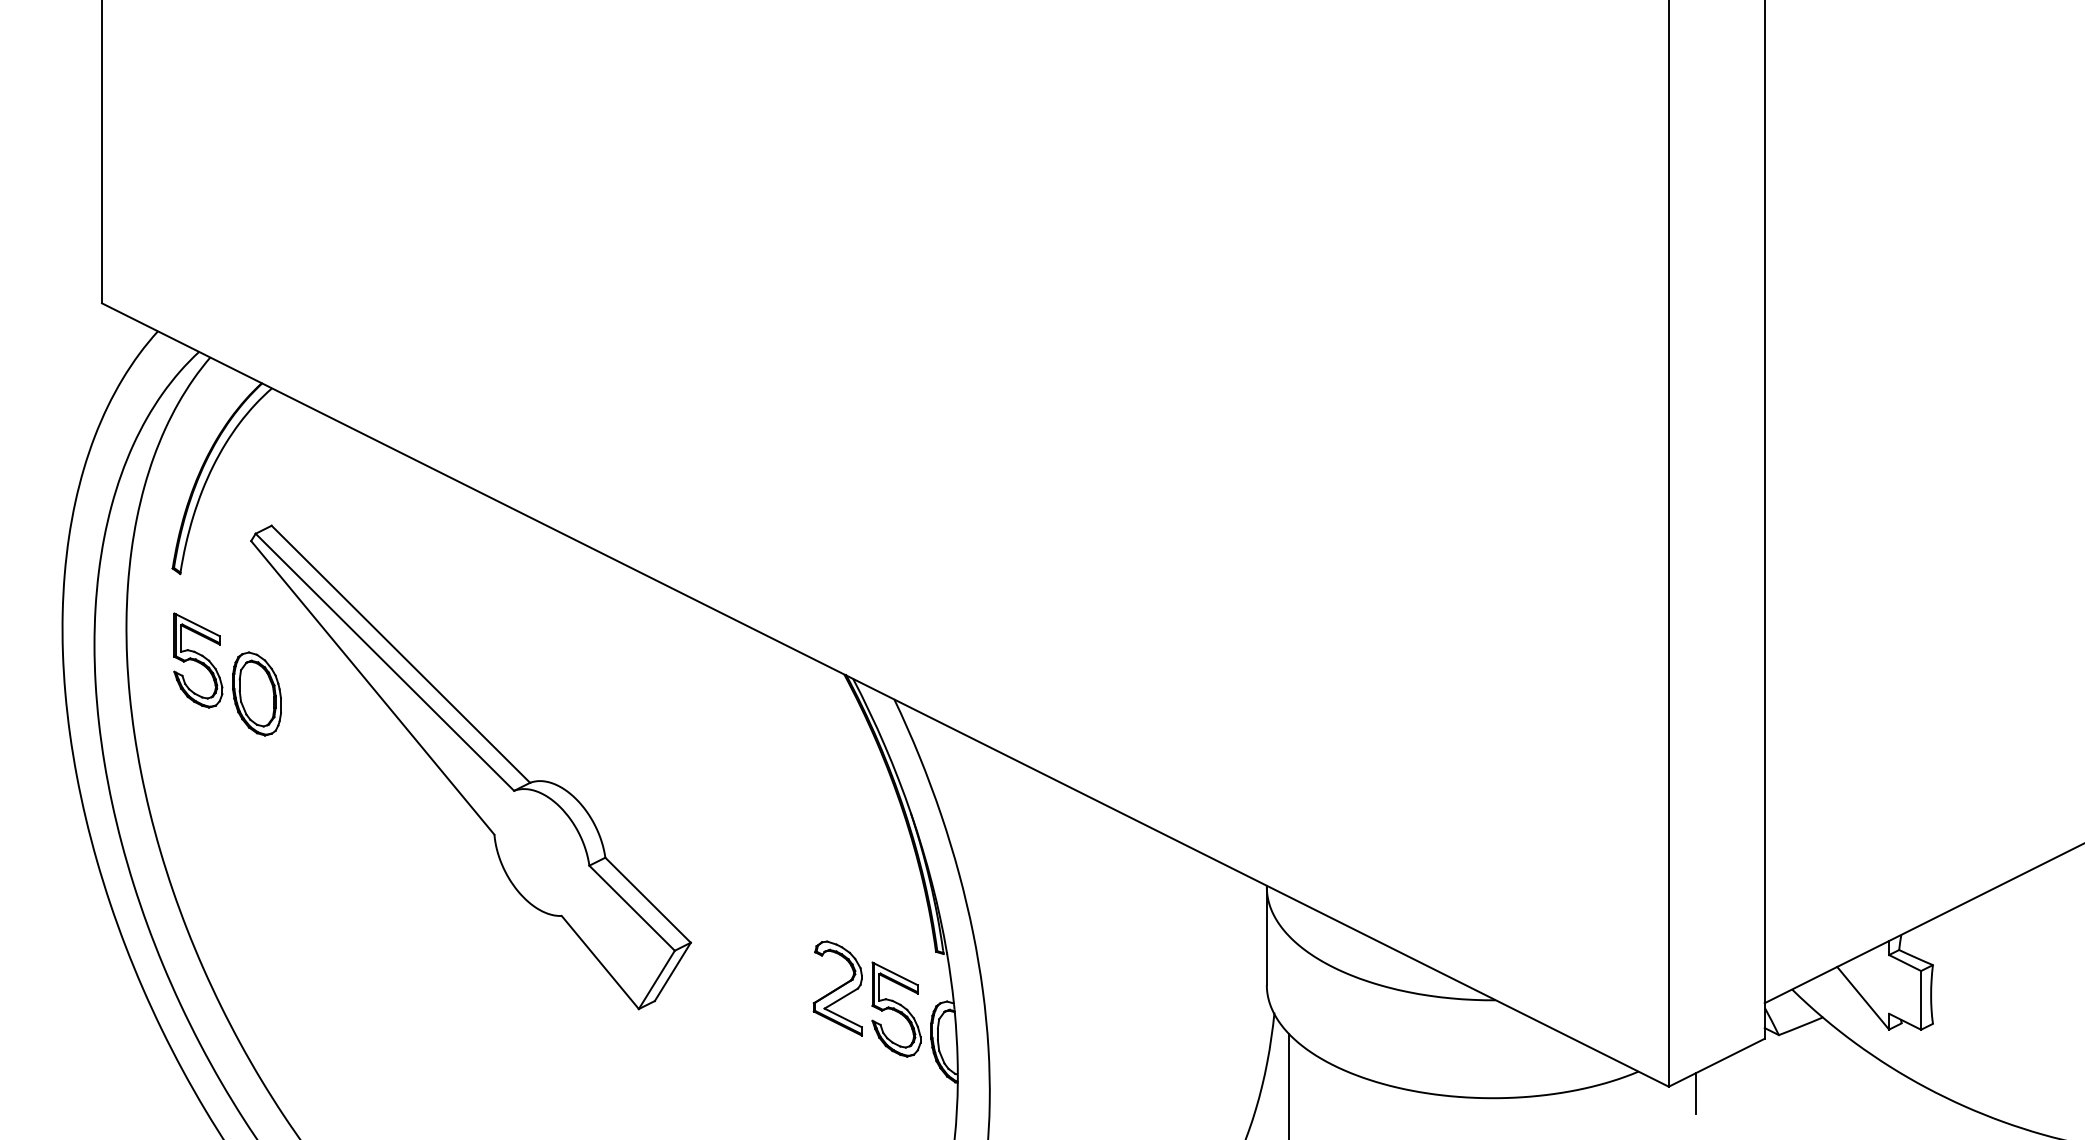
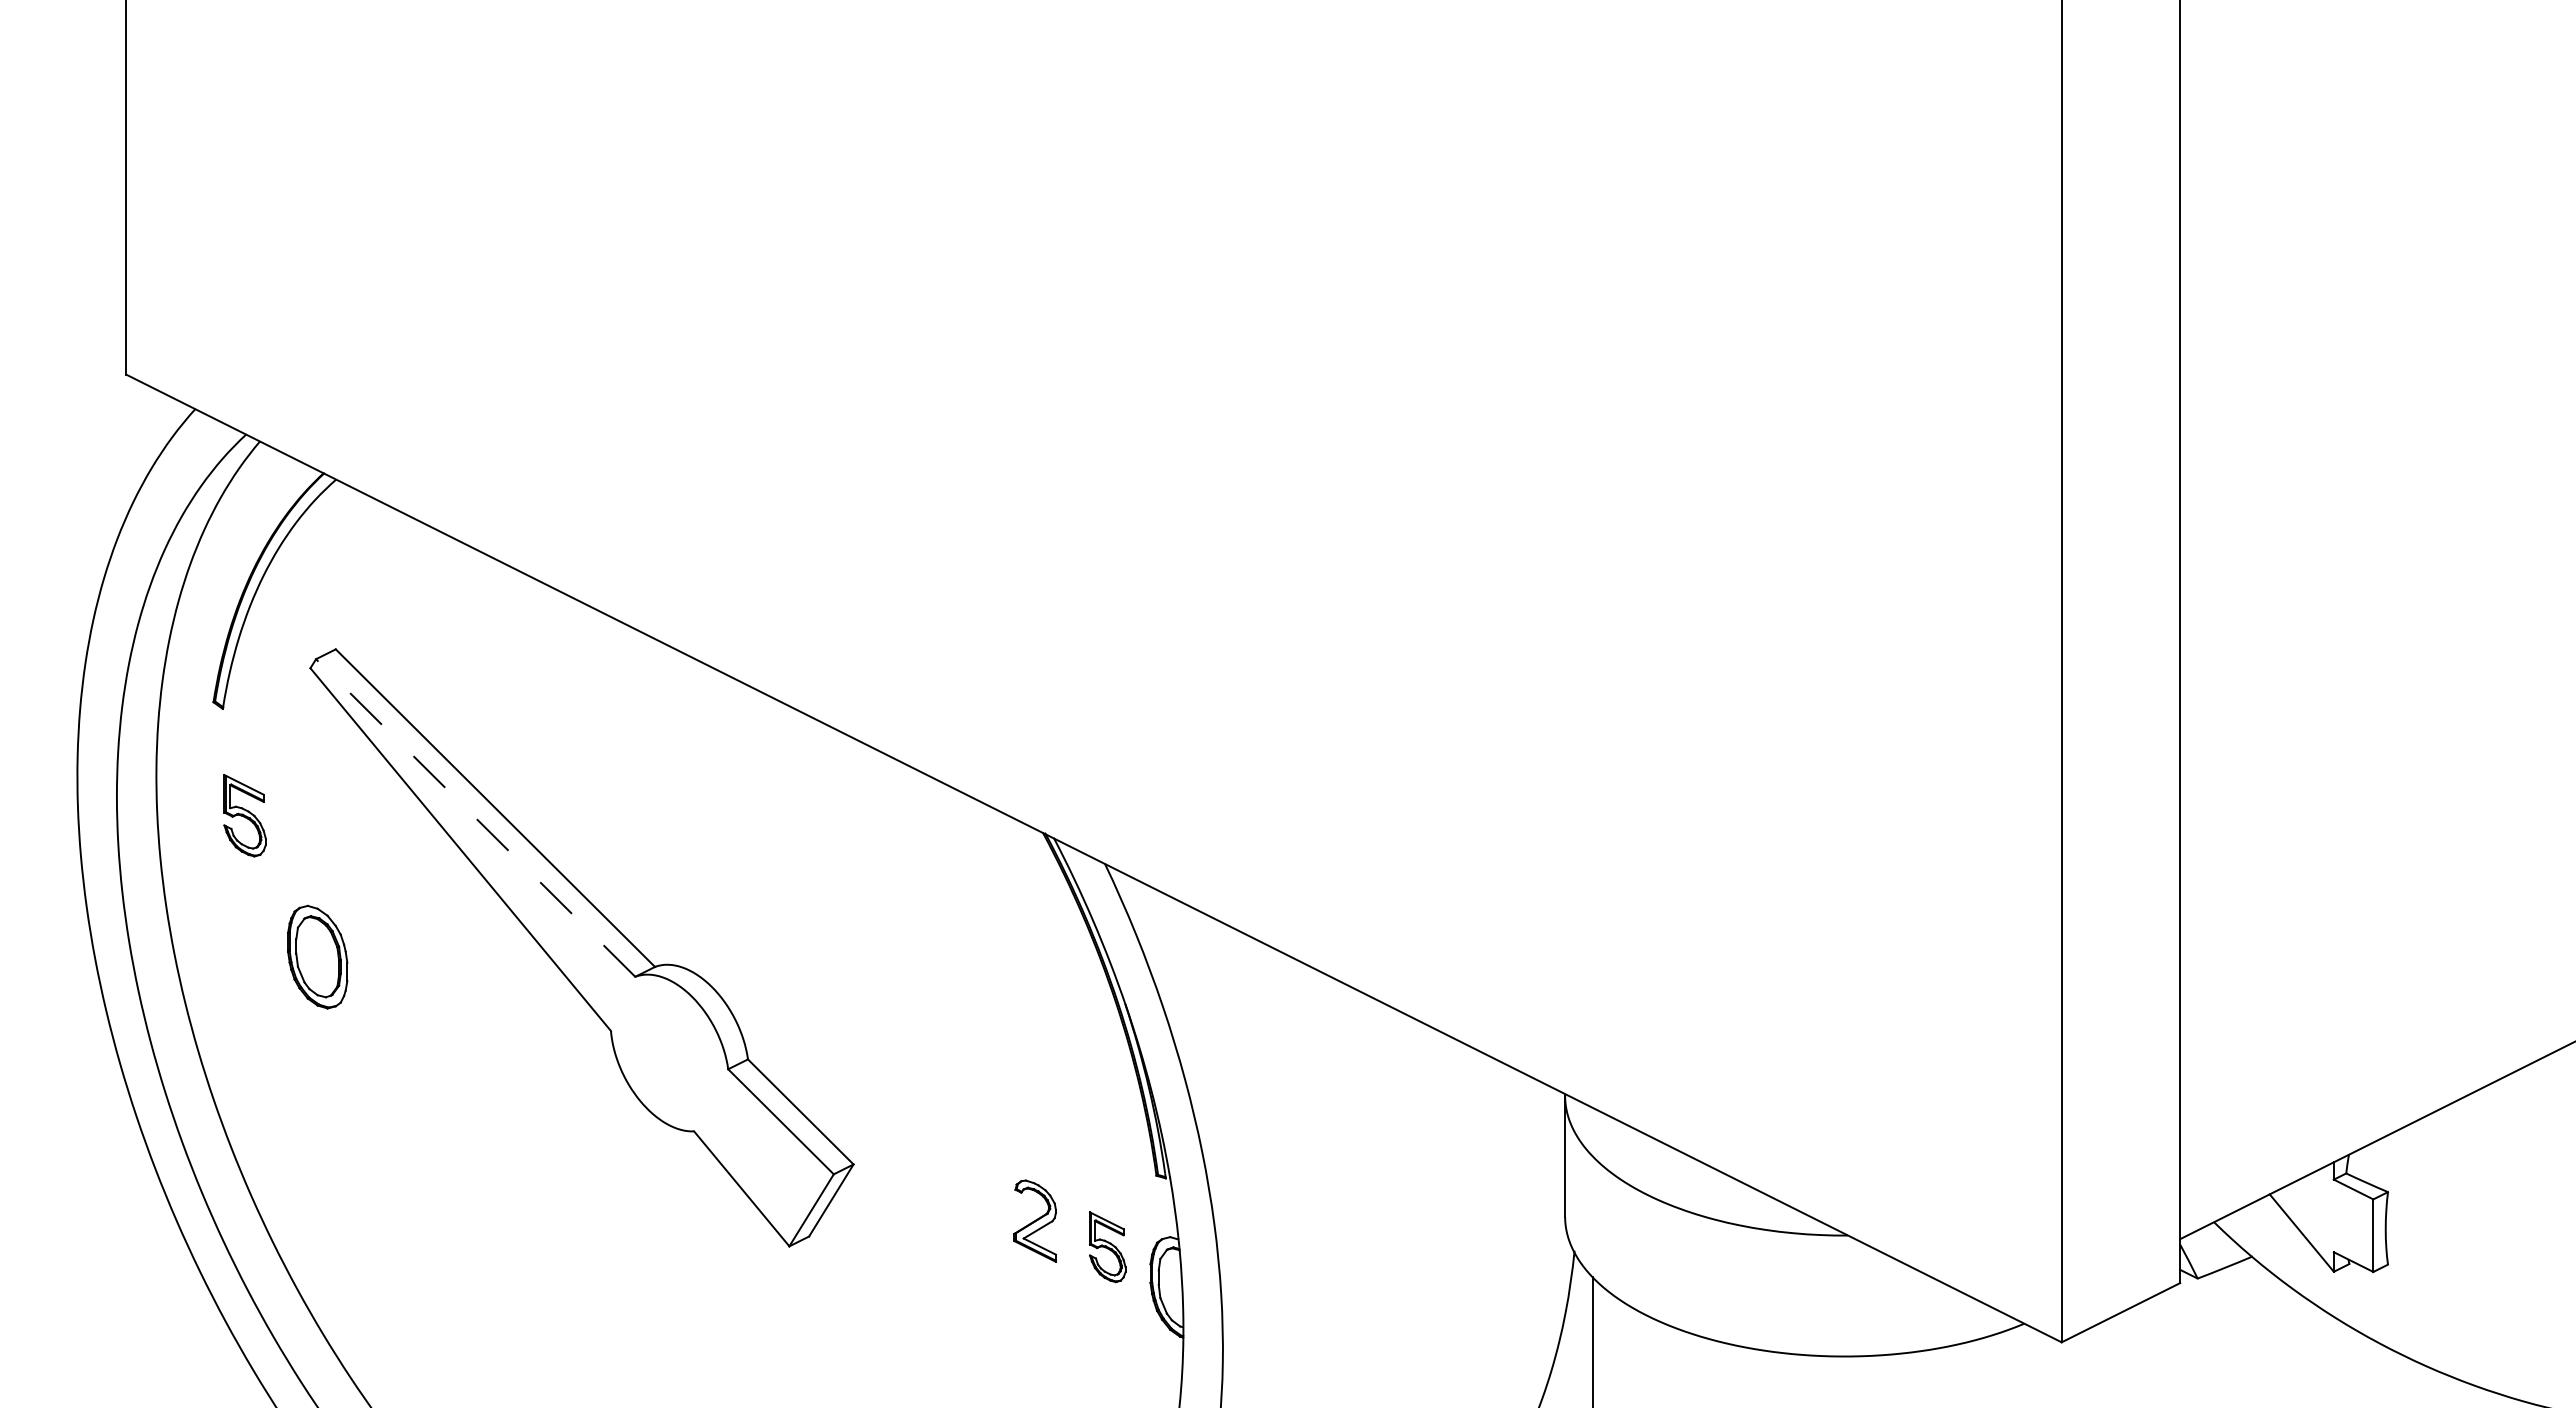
part: (197, 660) -> (244, 815), size x0.7
line: (384, 661) -> (475, 817), solid -> dashed
part: (256, 693) -> (317, 956), moved
part: (837, 988) -> (1034, 1221), size x0.7
part: (896, 1009) -> (1107, 1247), size x0.6
line: (1696, 1093) -> (2095, 1350), removed

